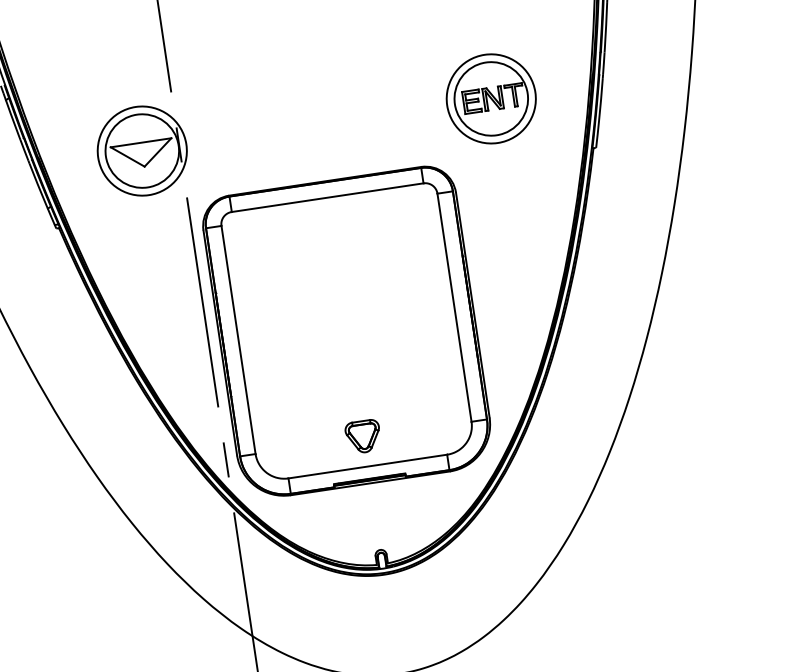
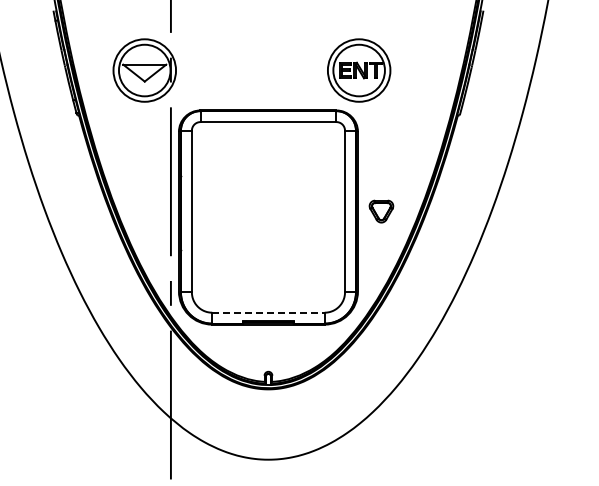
part: (491, 98) -> (359, 70), moved
part: (363, 436) -> (381, 211), moved
line: (367, 466) -> (268, 312), solid -> dashed

